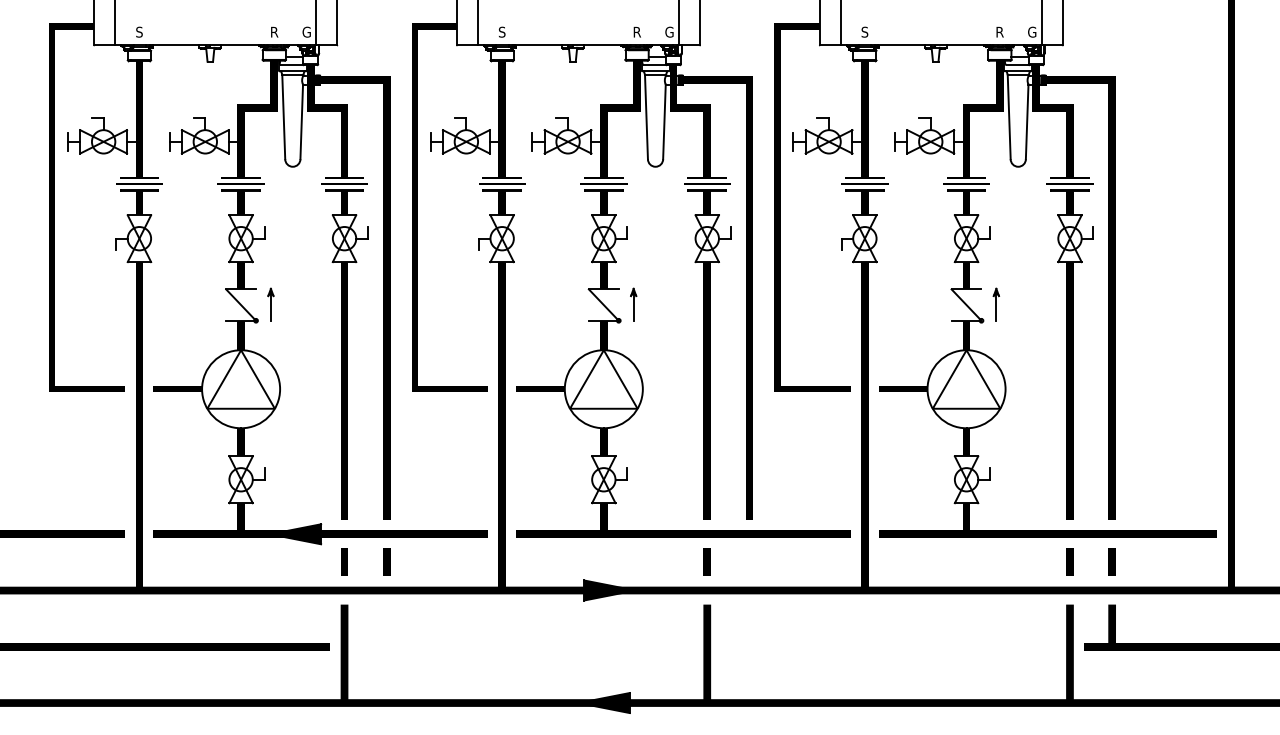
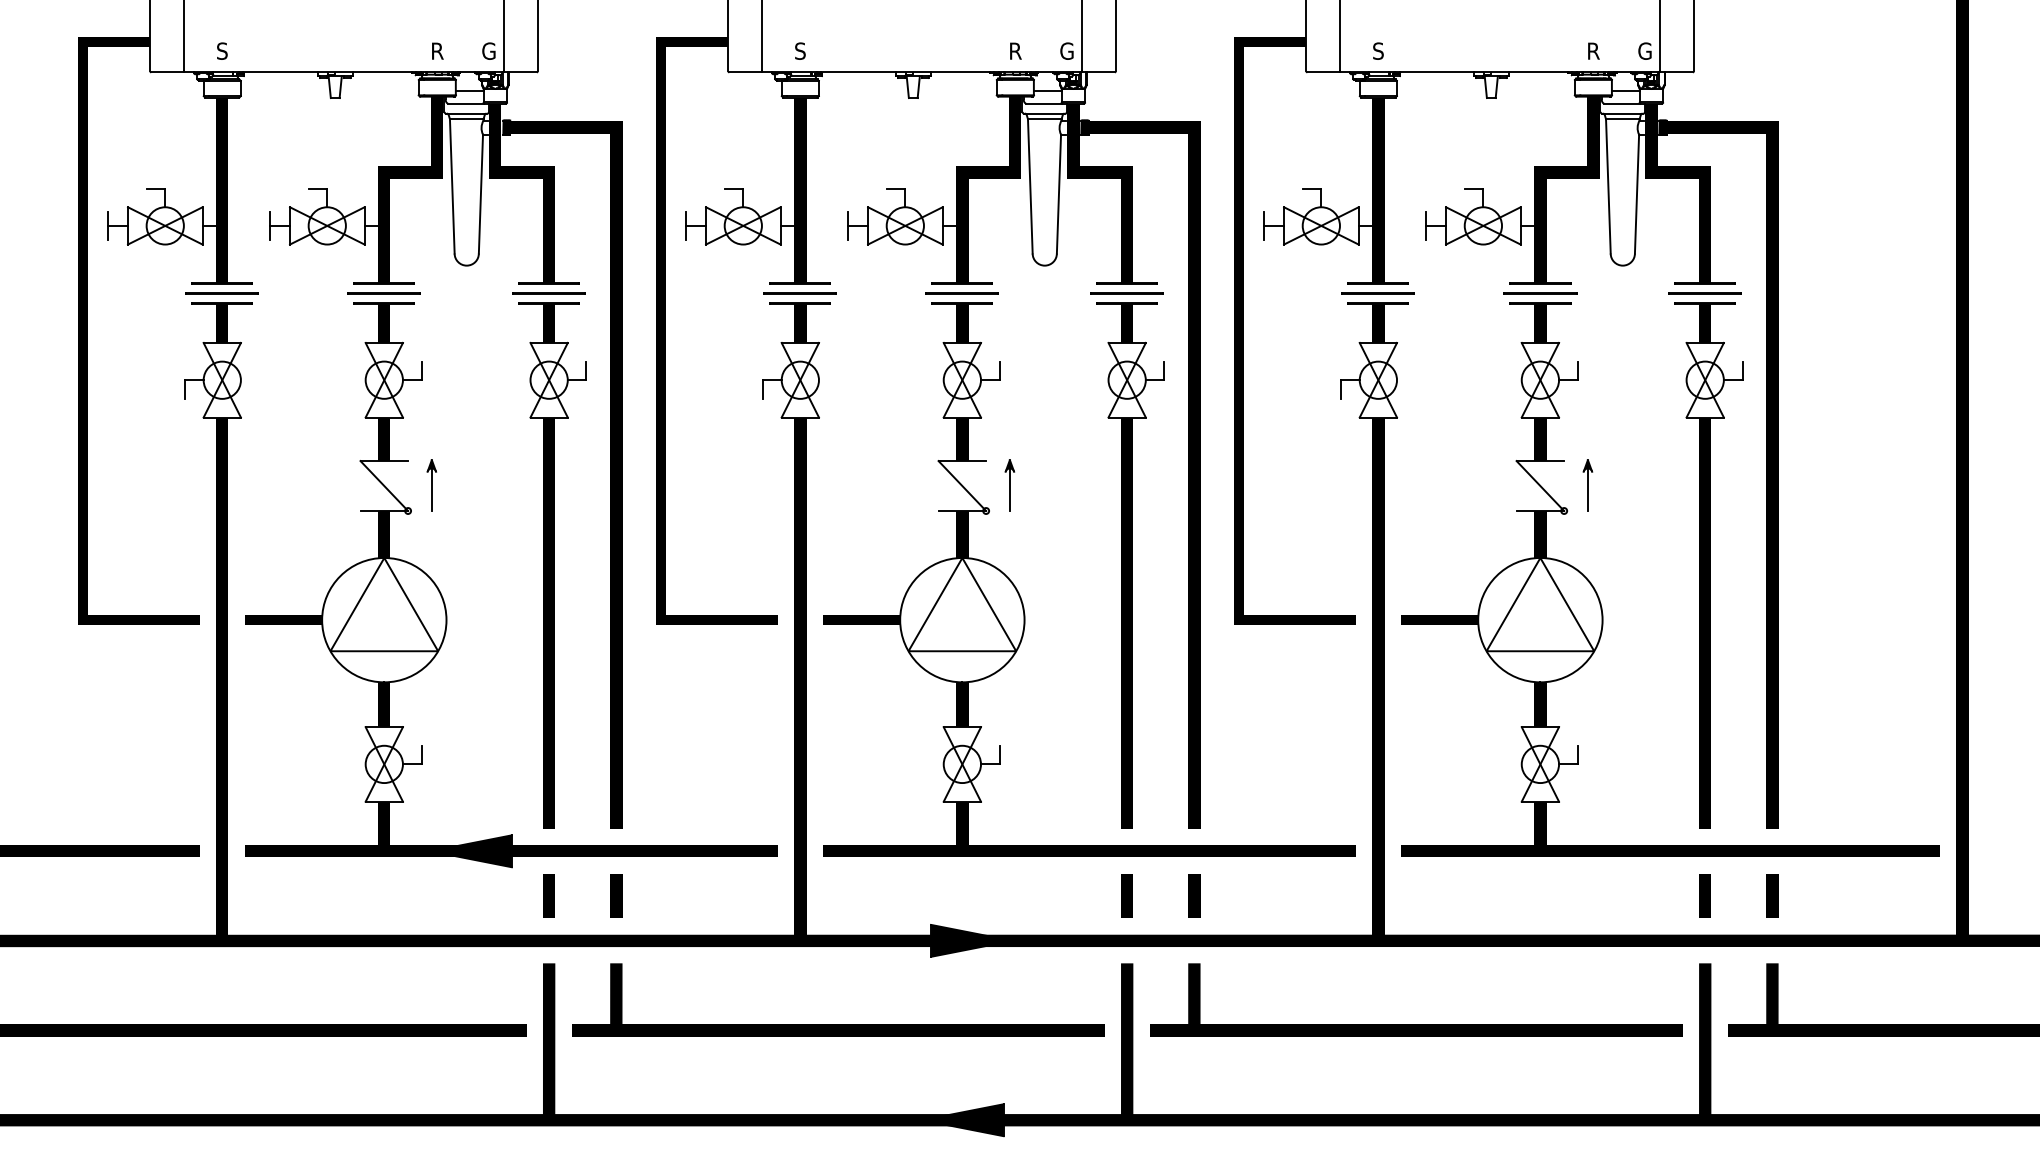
line: (749, 561) -> (1194, 894), added
part: (525, 643) -> (837, 1025), added
part: (888, 643) -> (1416, 1025), added

